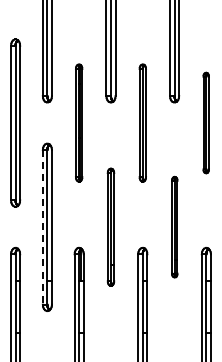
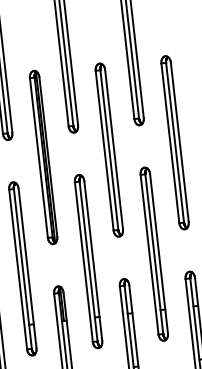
part: (78, 122) -> (42, 156), size x1.43
part: (142, 122) -> (109, 149), size x1.43
part: (205, 122) -> (174, 142), size x1.67
part: (110, 226) -> (87, 260), size x1.43
part: (174, 226) -> (154, 253), size x1.67
line: (42, 227) -> (17, 269), dashed -> solid

